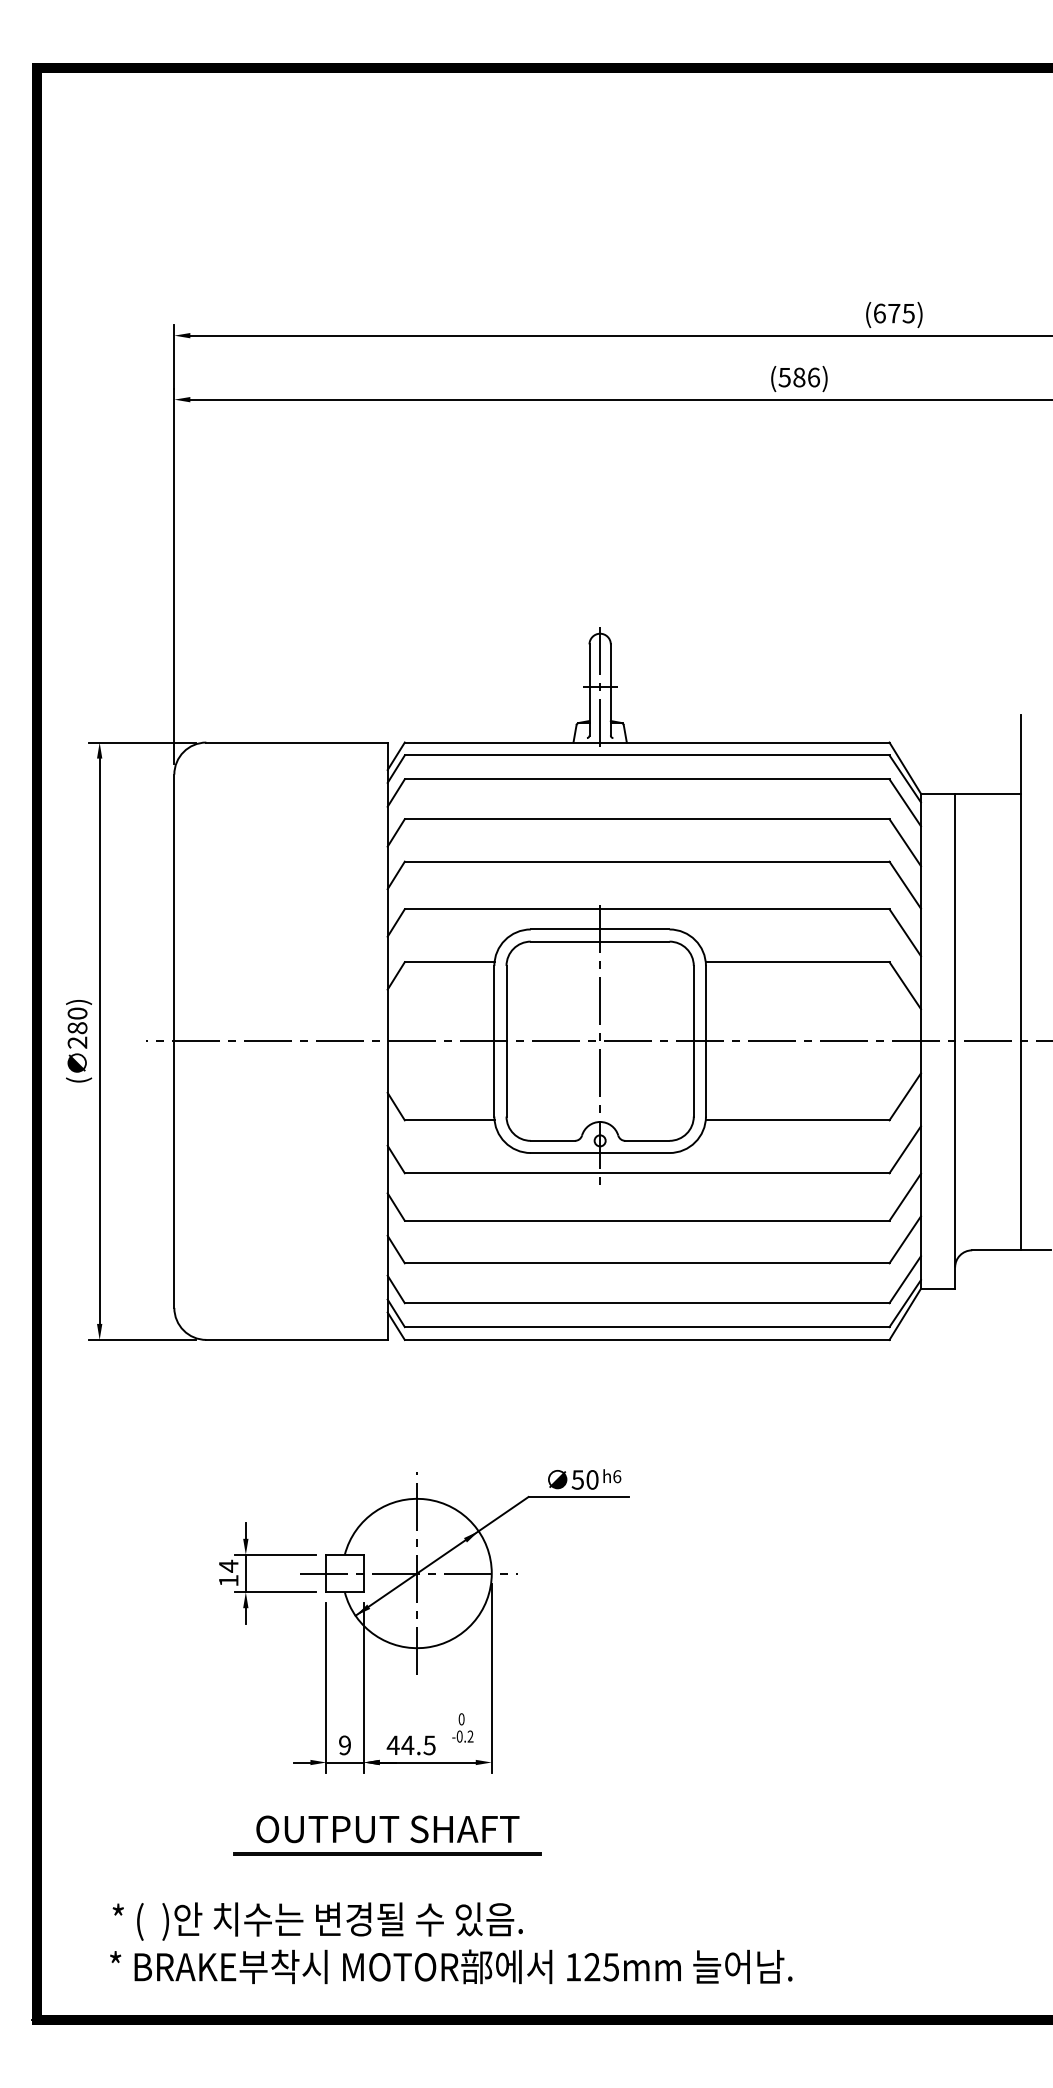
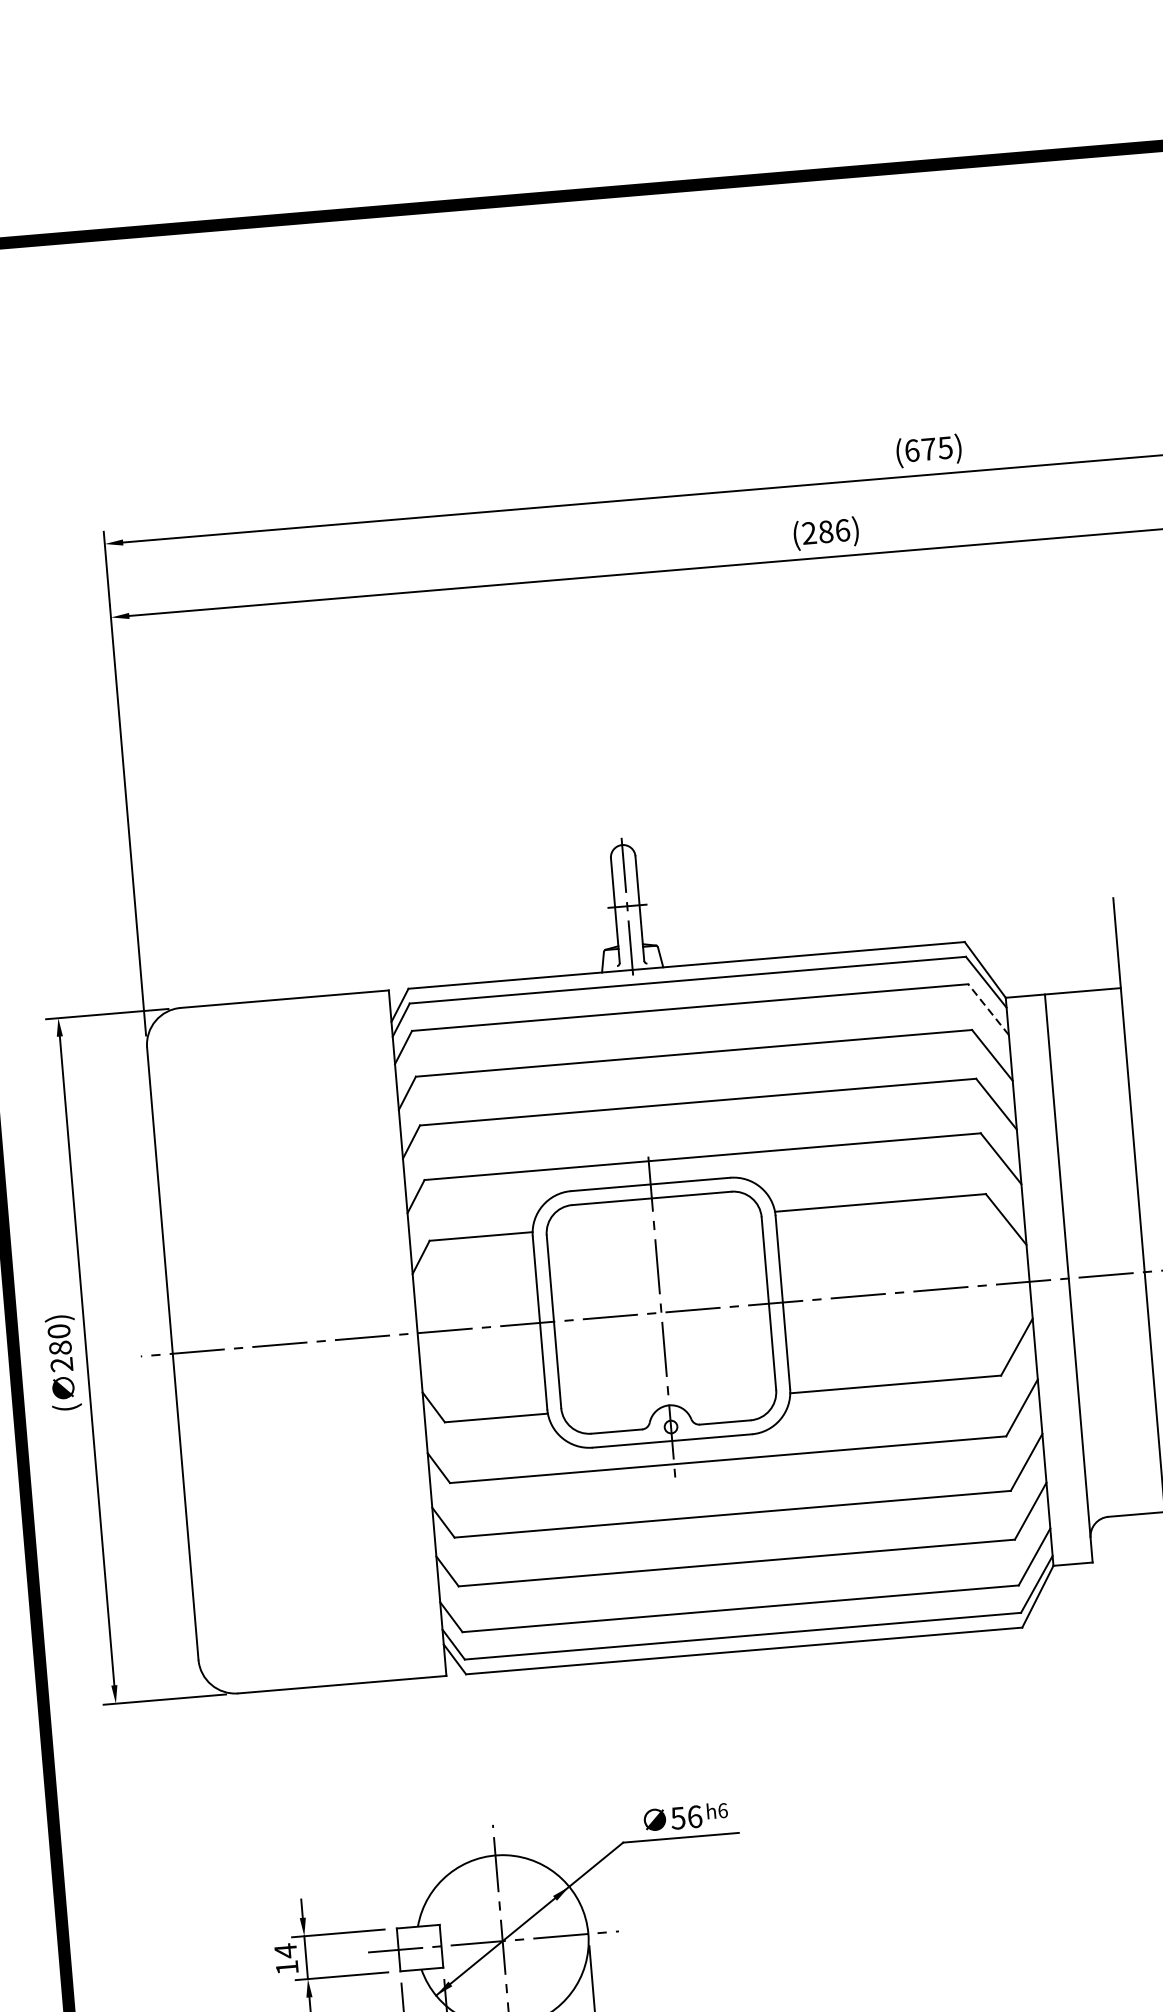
text: (784, 377) -> (809, 533), (586) -> (286)
line: (904, 802) -> (987, 1009), solid -> dashed
text: (592, 1479) -> (694, 1816), 50 -> 56

